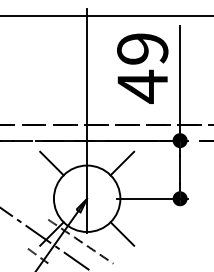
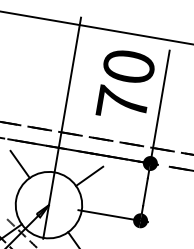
text: (142, 68) -> (125, 86), 49 -> 70

